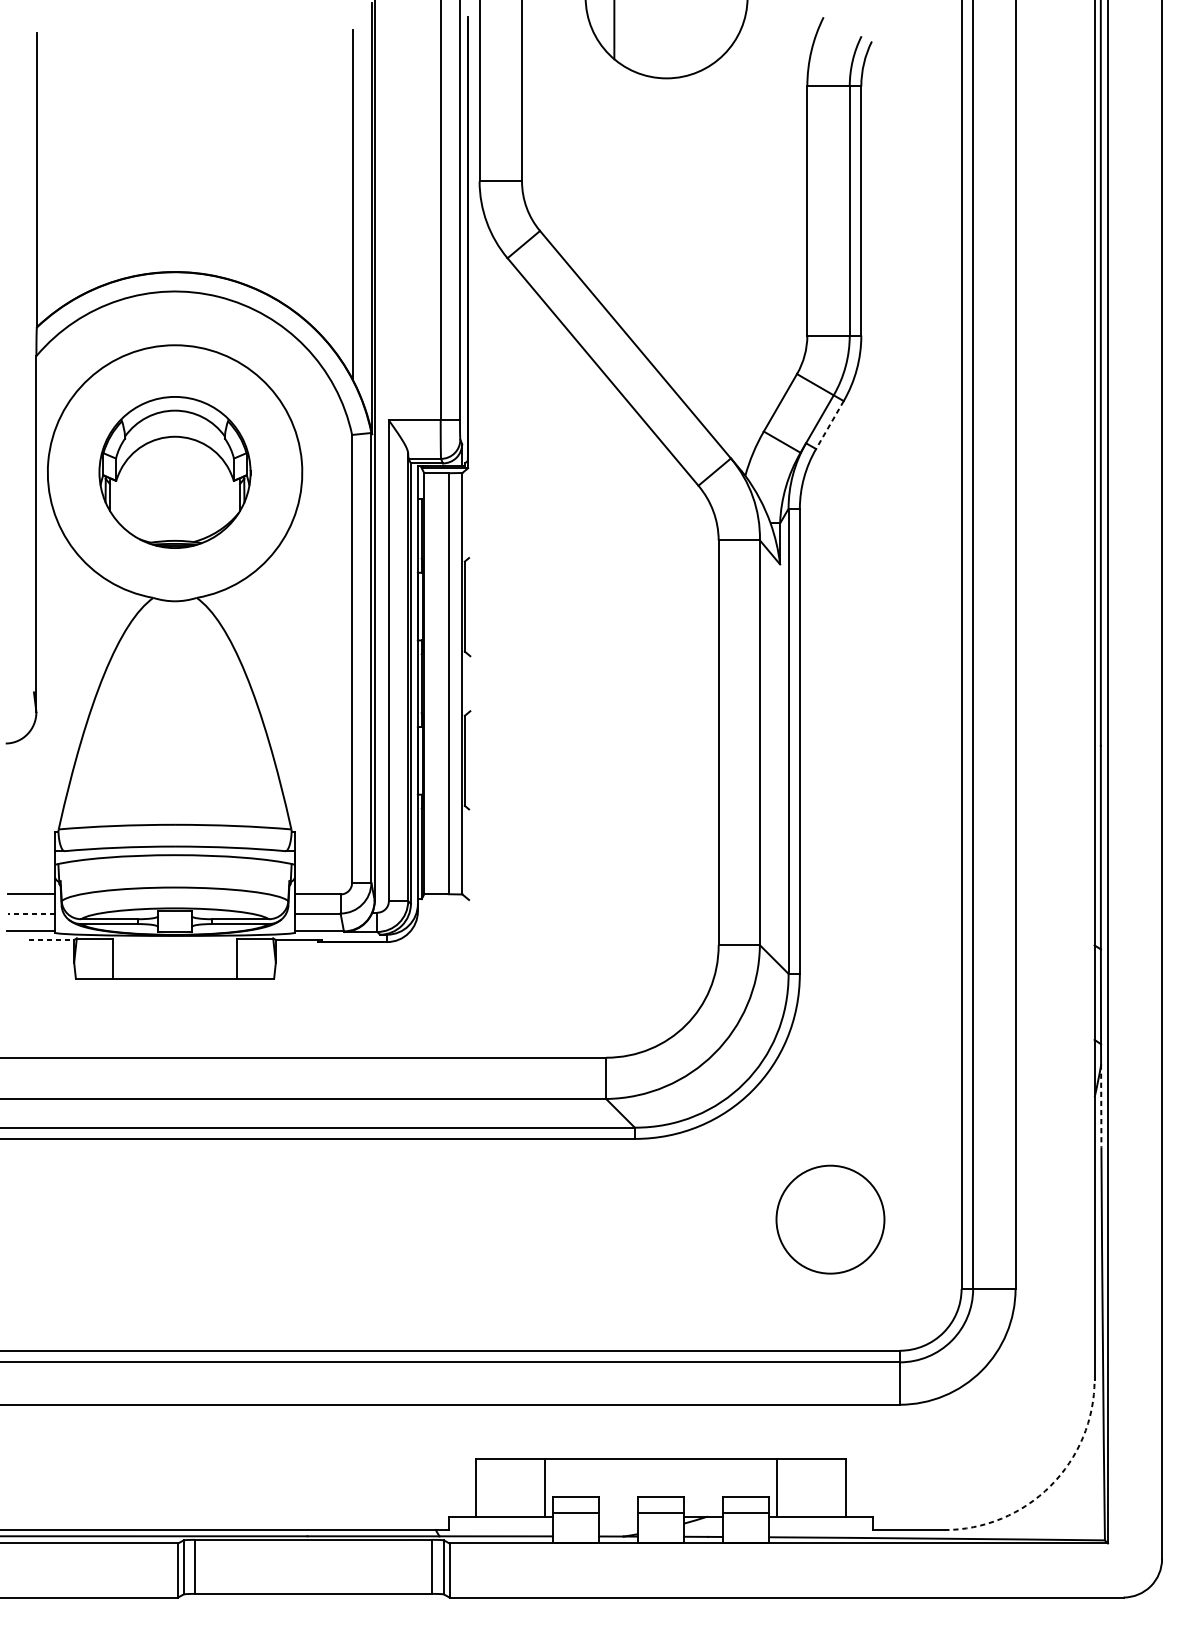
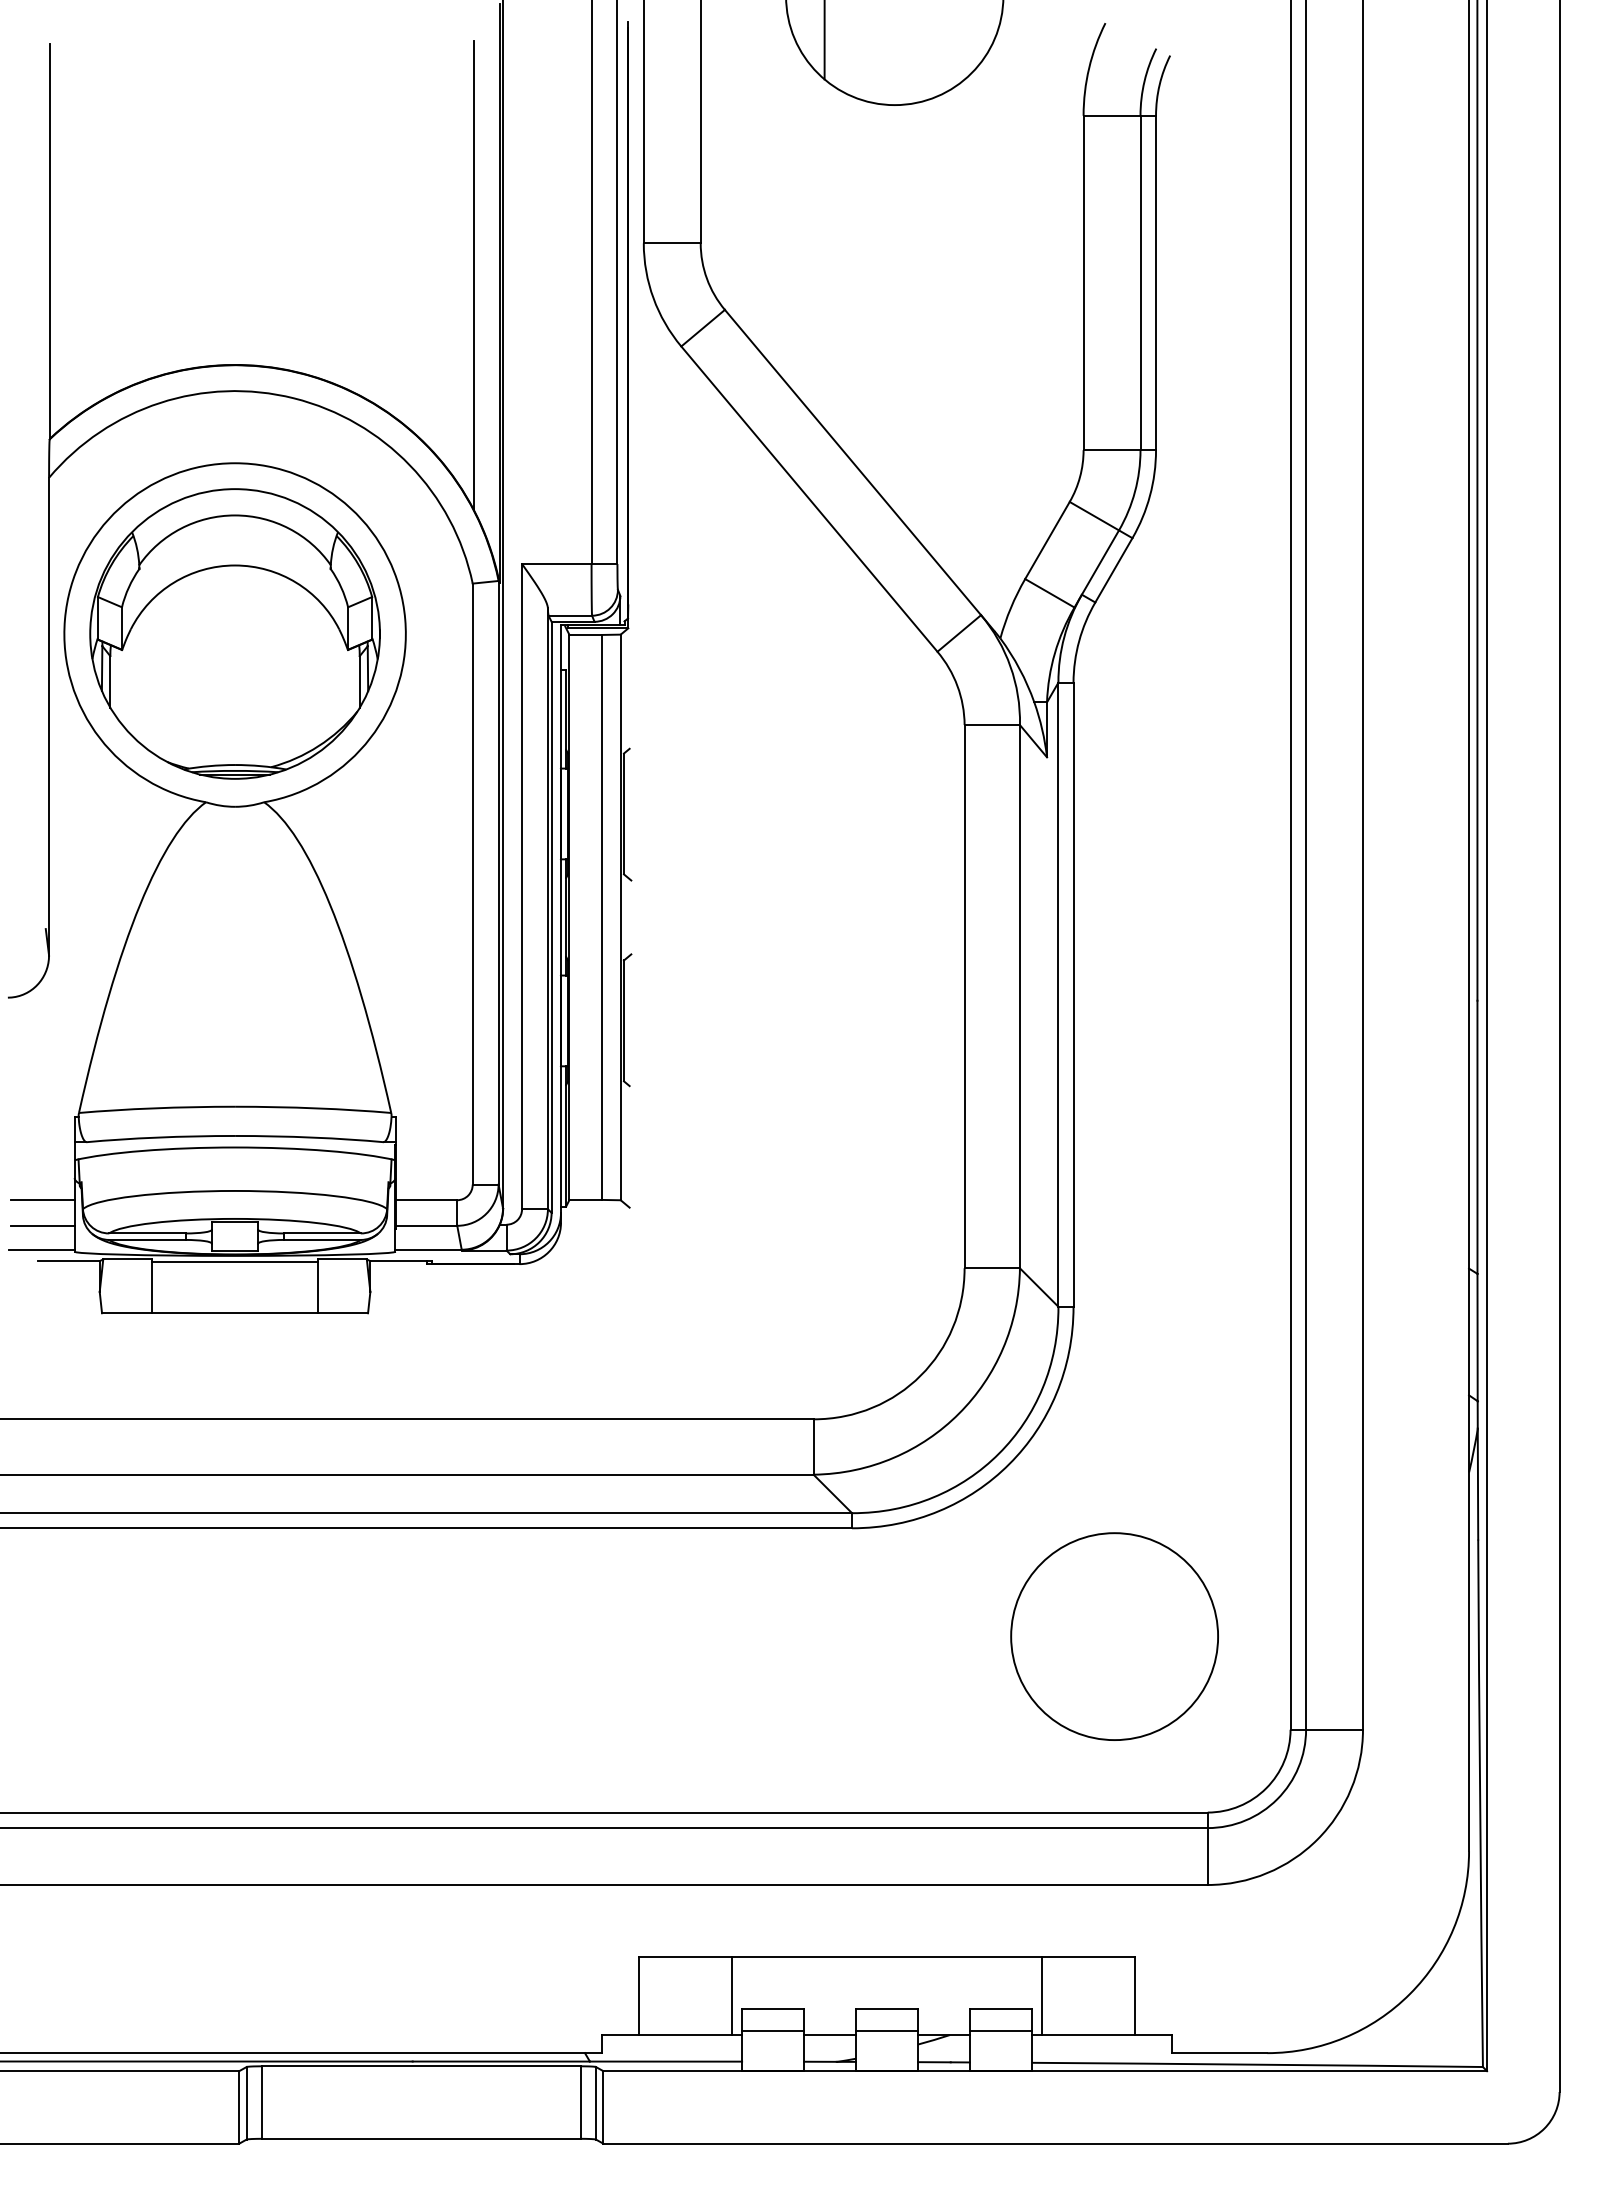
line: (829, 425) -> (1113, 570), dashed -> solid
part: (174, 472) -> (234, 633), size x1.43
line: (31, 913) -> (42, 1225), dashed -> solid
line: (51, 940) -> (69, 1261), dashed -> solid
line: (174, 940) -> (234, 1262), added
line: (1100, 1106) -> (1477, 1484), dashed -> solid
circle: (830, 1219) -> (1114, 1636), size x1.43
arc: (1050, 1486) -> (1409, 1994), dashed -> solid
line: (618, 1516) -> (829, 2035), added

